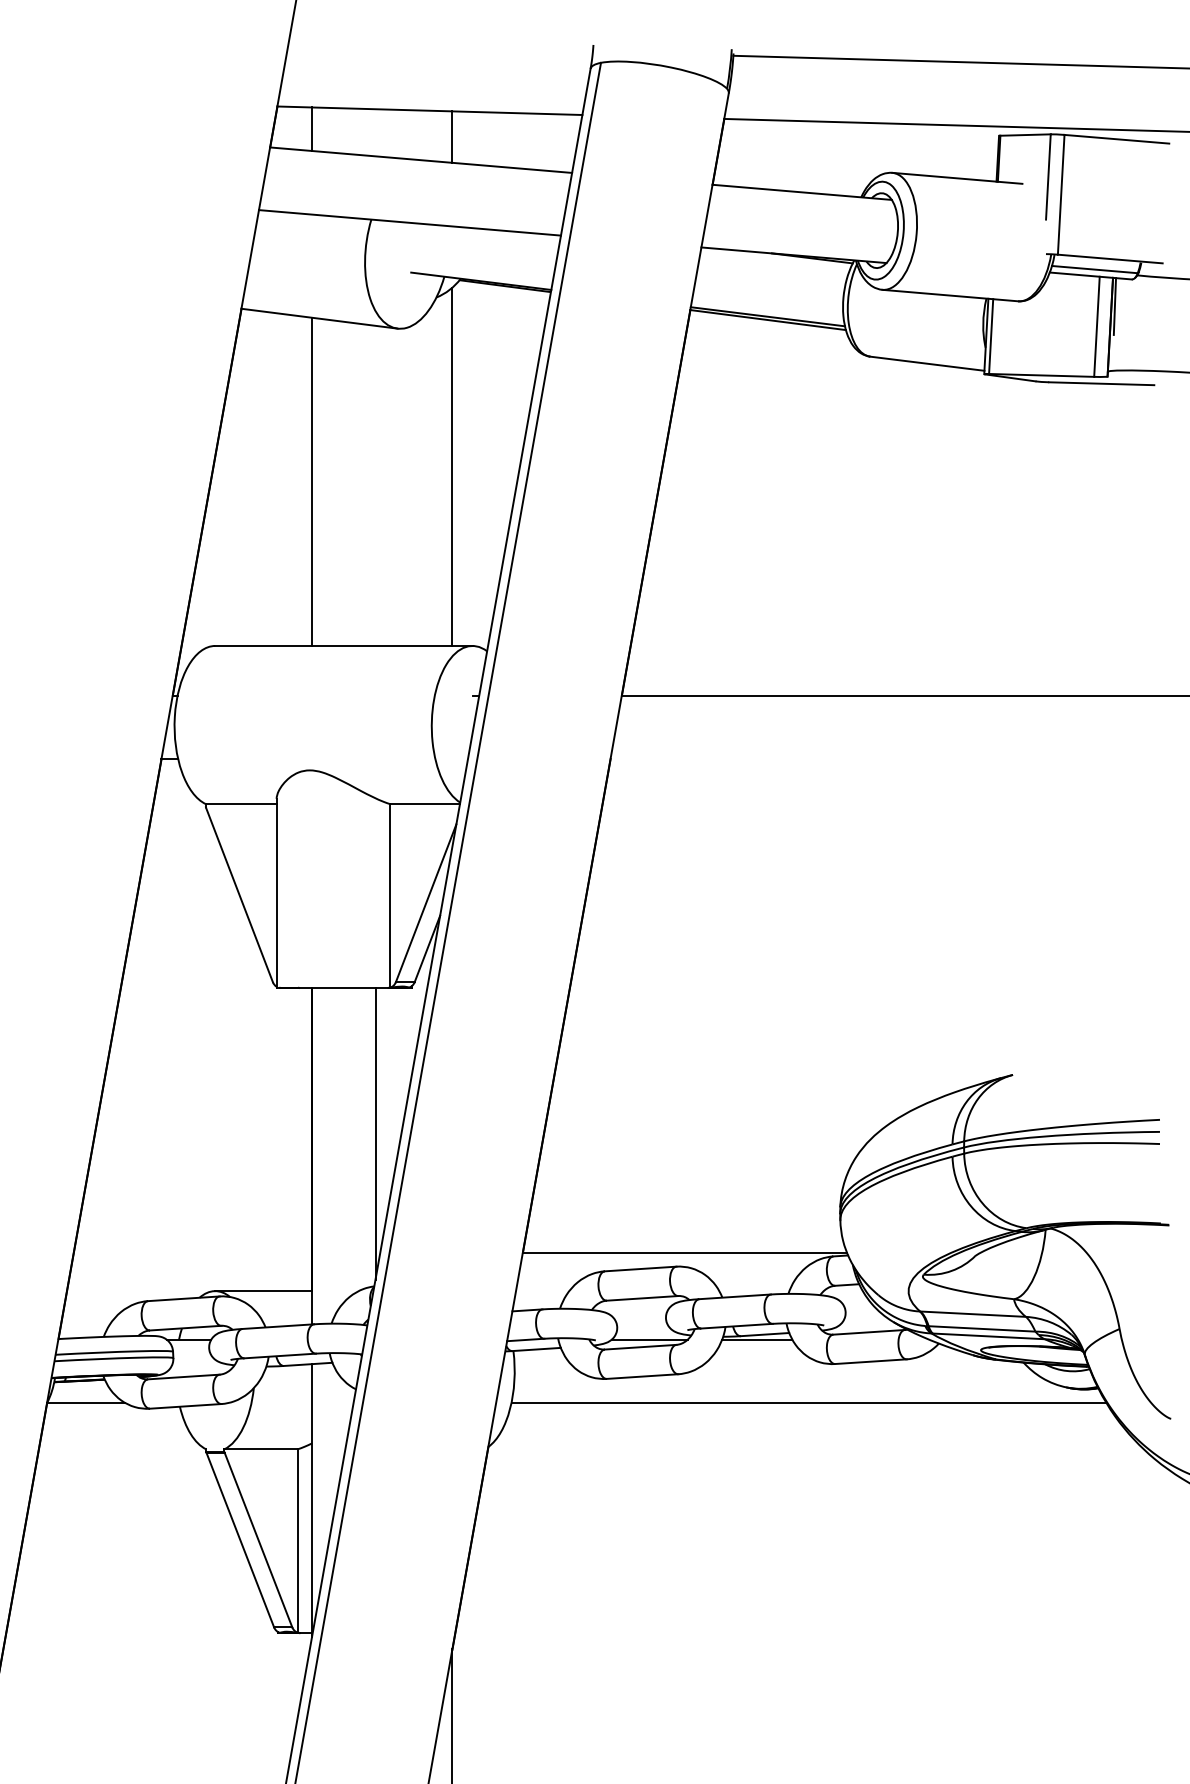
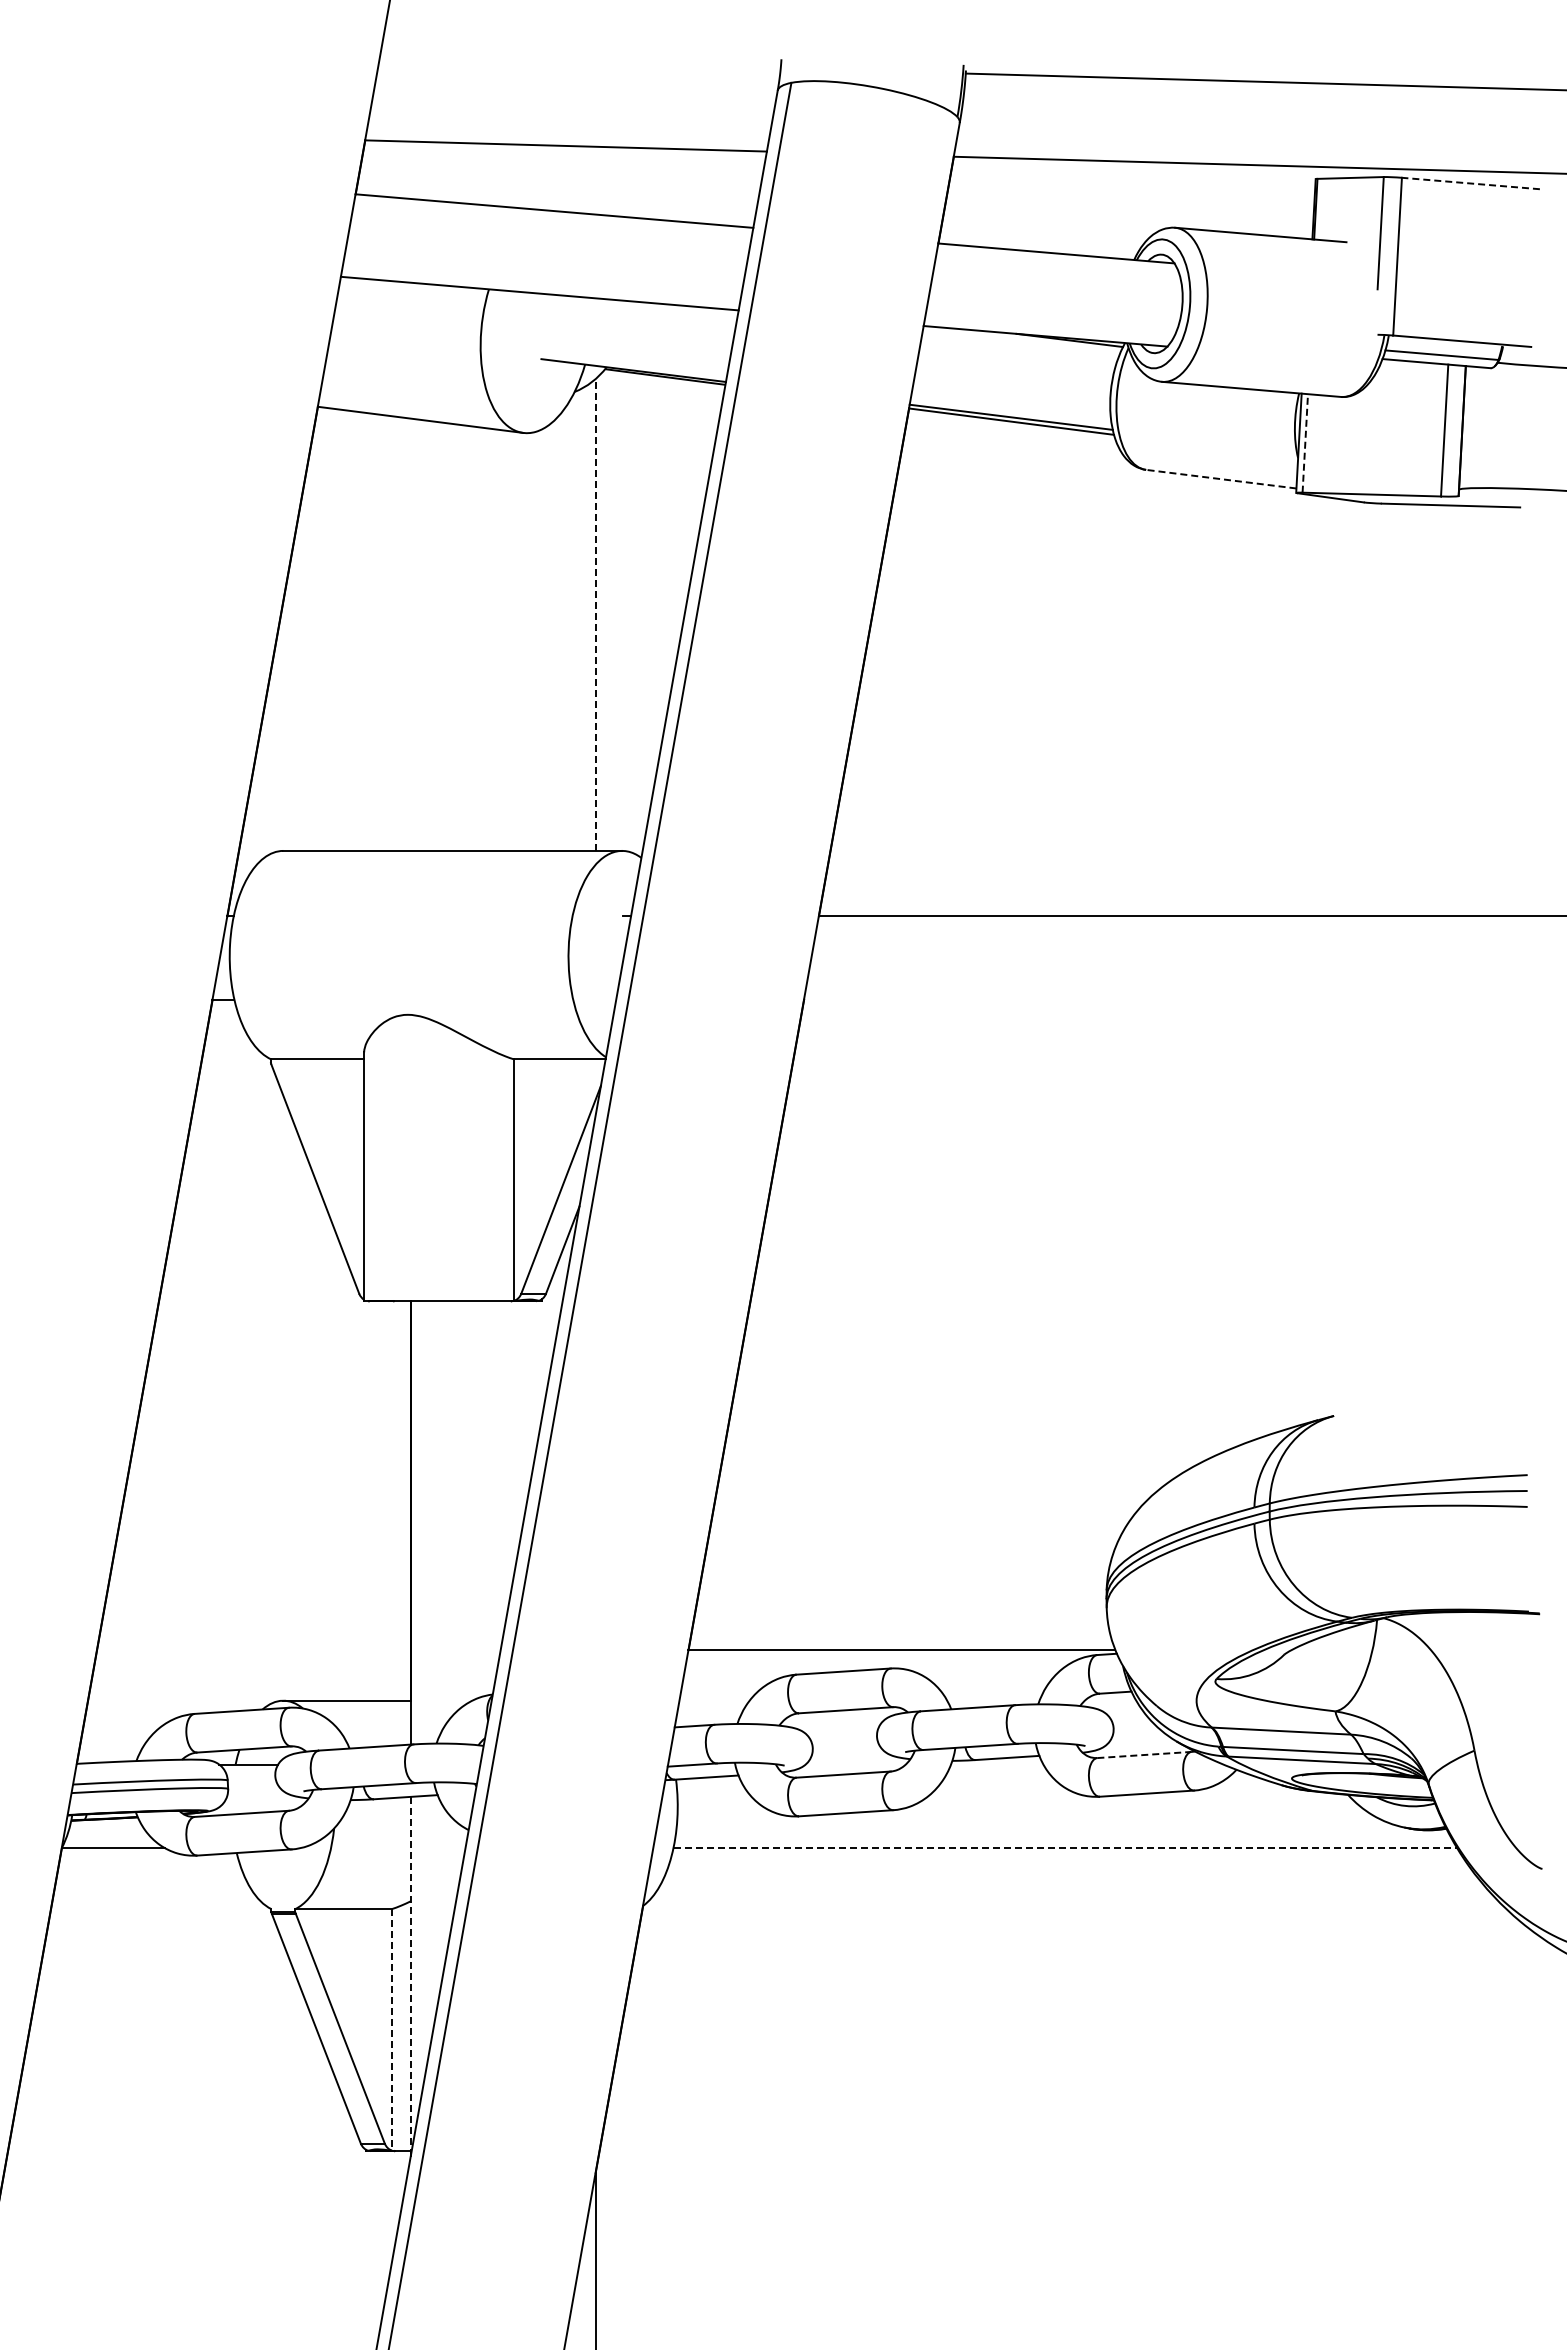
line: (311, 128) -> (410, 169), removed
line: (452, 136) -> (595, 180), removed
line: (1116, 139) -> (1470, 183), solid -> dashed
line: (1114, 306) -> (1467, 403), removed
line: (991, 335) -> (1305, 442), solid -> dashed
line: (927, 363) -> (1221, 479), solid -> dashed
line: (452, 466) -> (595, 614), solid -> dashed
line: (311, 481) -> (410, 634), removed
line: (375, 1133) -> (494, 1493), removed
line: (869, 1331) -> (1144, 1754), solid -> dashed
line: (649, 1339) -> (855, 1764), removed
line: (757, 1339) -> (997, 1764), removed
line: (809, 1403) -> (1065, 1848), solid -> dashed
line: (311, 1500) -> (410, 1976), solid -> dashed
line: (298, 1540) -> (392, 2029), solid -> dashed

